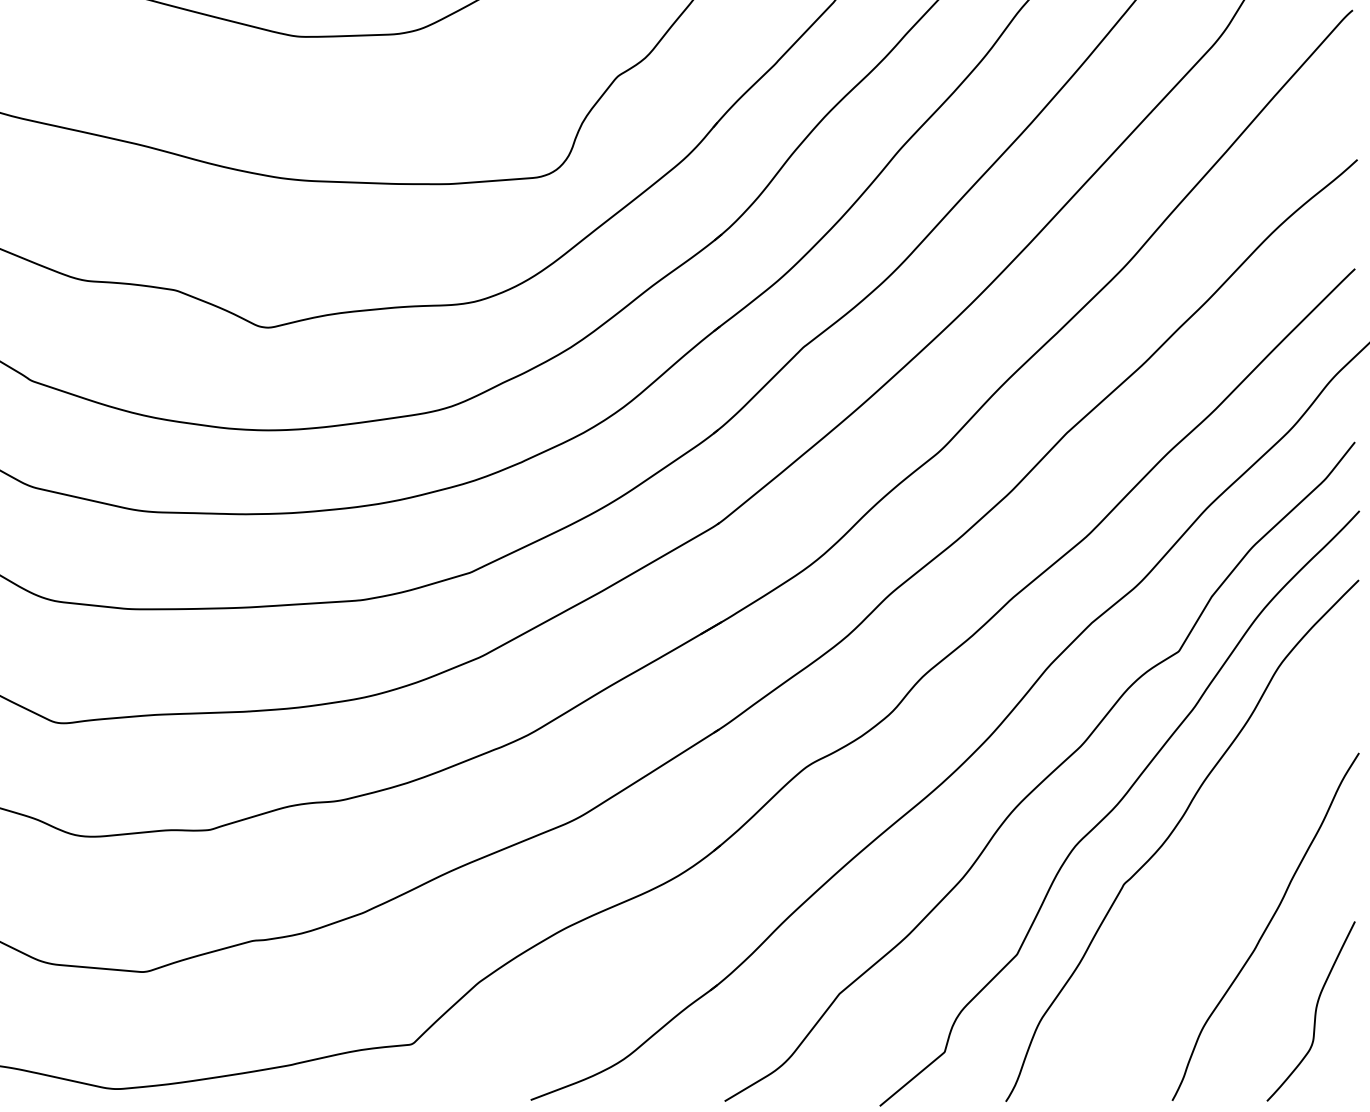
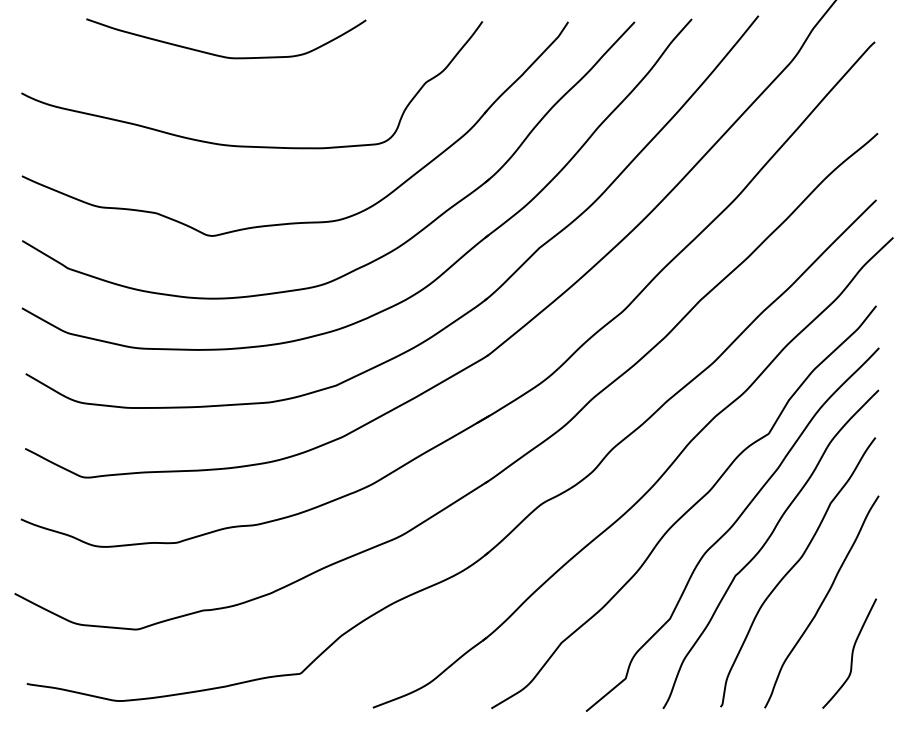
curve: (1219, 870) -> (793, 567), added

